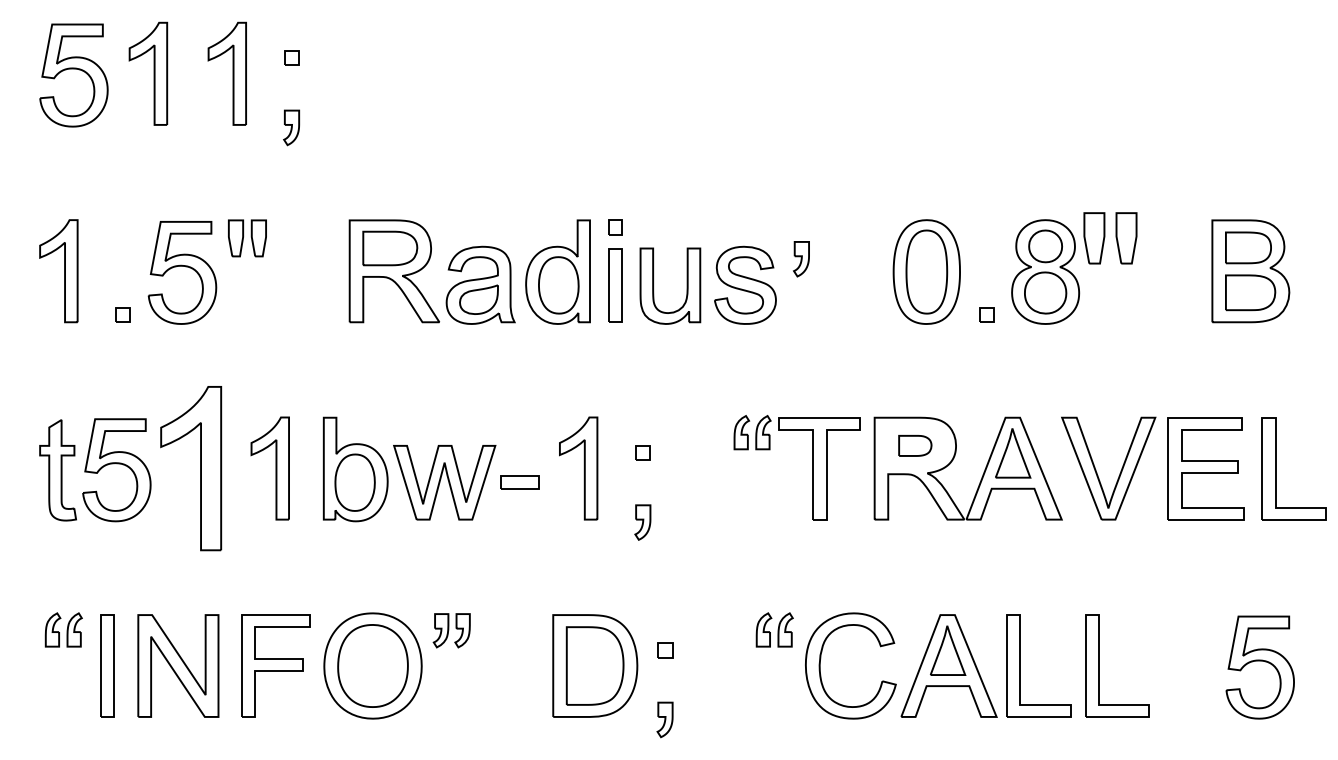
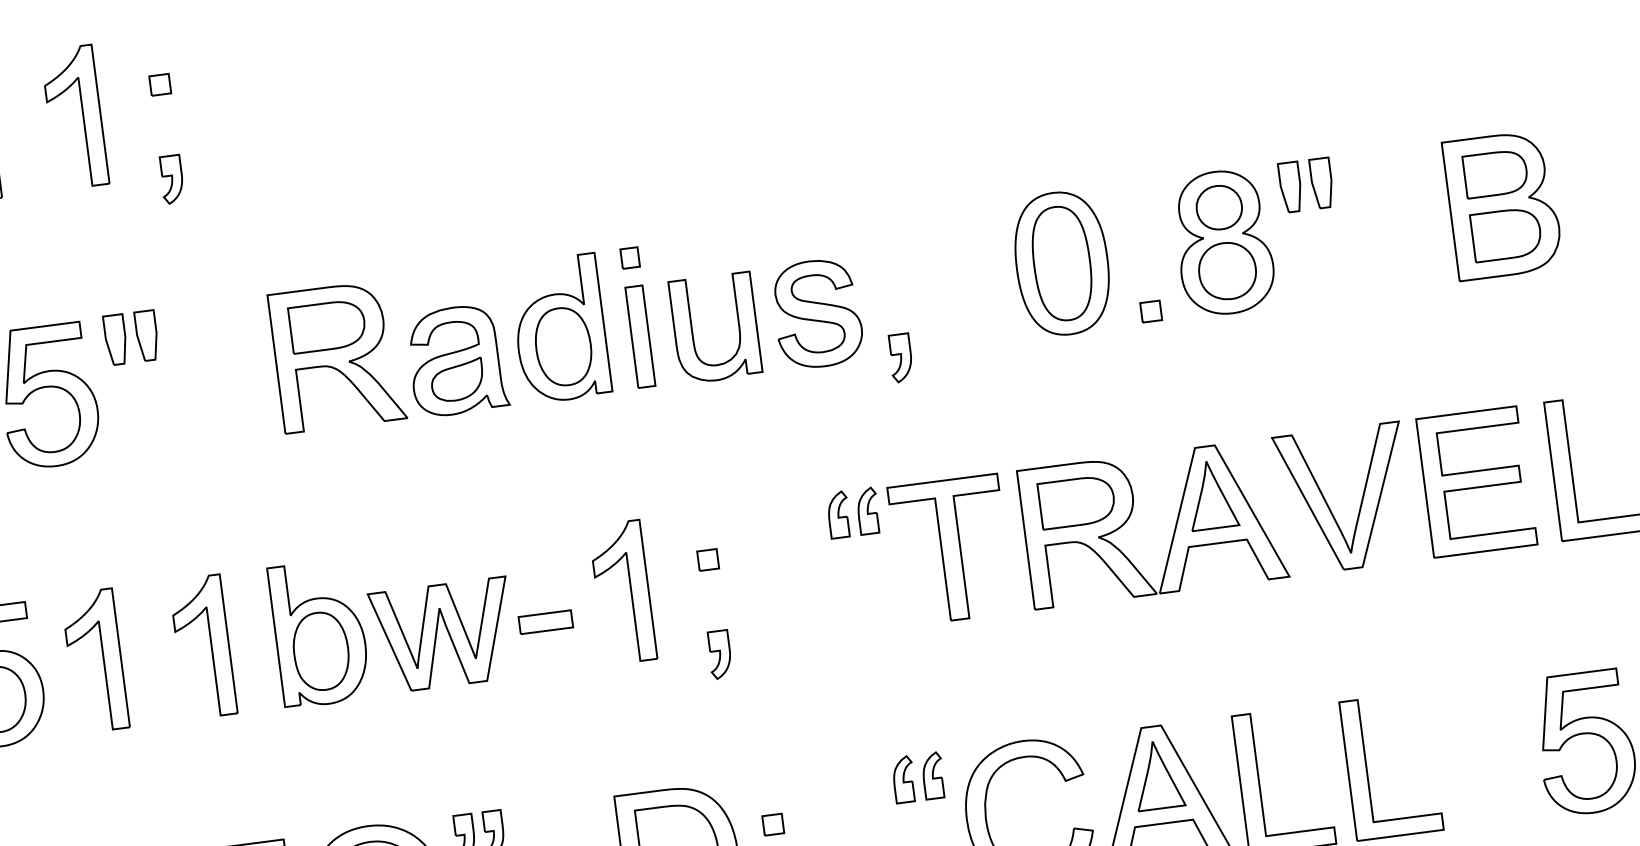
part: (1110, 238) -> (1306, 185), size x0.71
part: (801, 259) -> (900, 358), moved
part: (915, 445) -> (1077, 501), size x1.67
part: (190, 468) -> (94, 661), size x0.62

